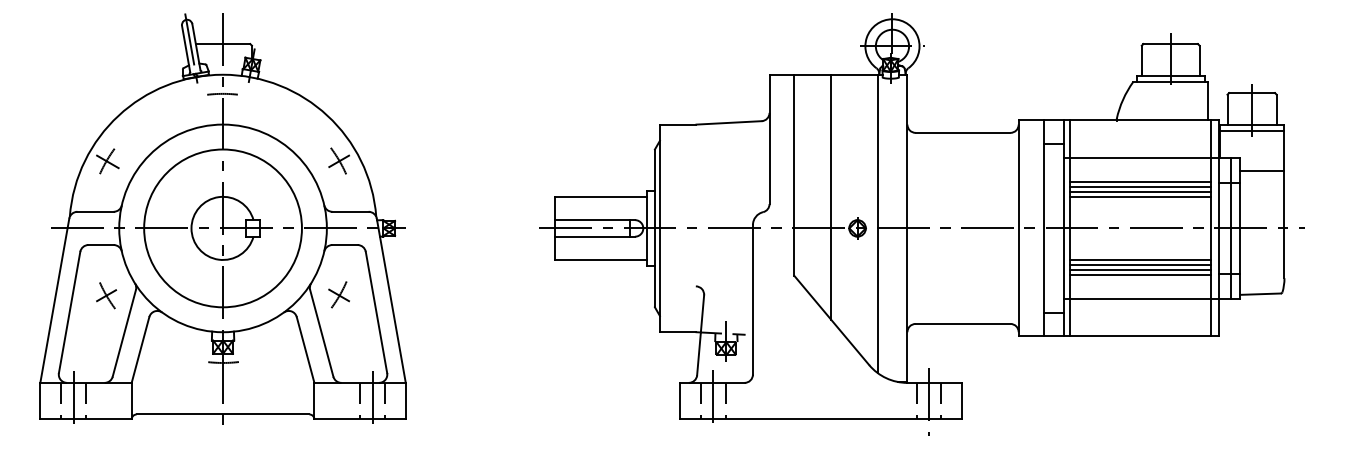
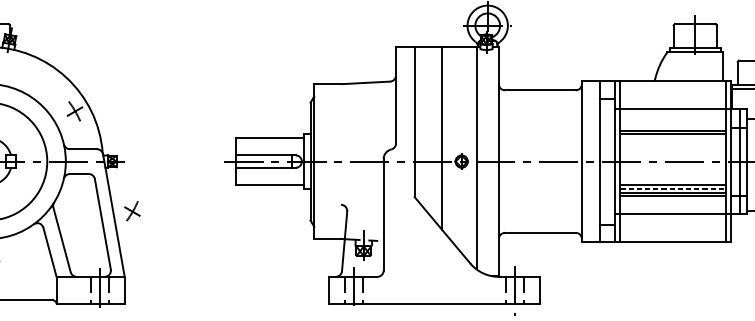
line: (1140, 181) -> (672, 126), removed
line: (1140, 196) -> (672, 137), removed
line: (1140, 264) -> (672, 188), solid -> dashed
part: (338, 294) -> (131, 210), moved

